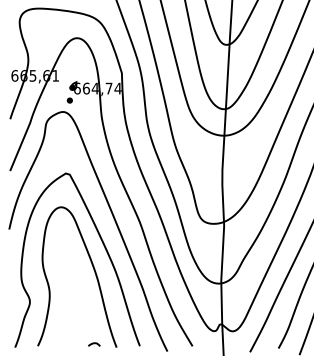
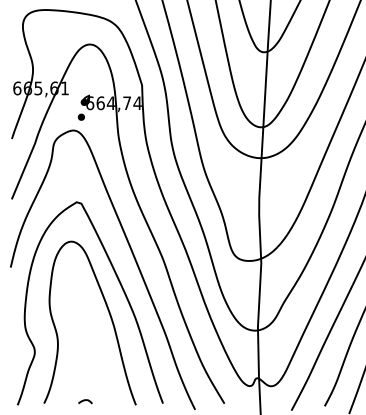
part: (94, 344) -> (85, 401), moved

